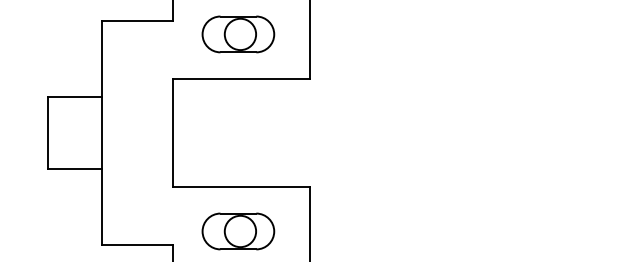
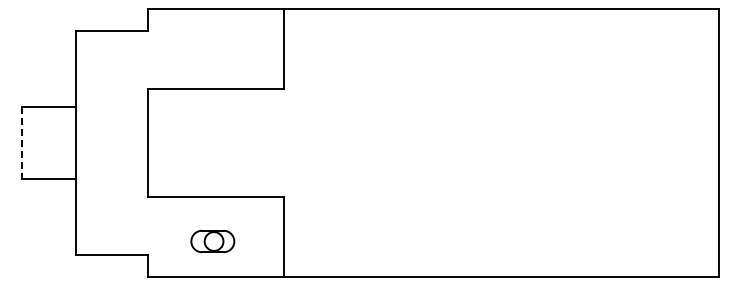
part: (238, 34) -> (212, 44), removed
line: (48, 132) -> (22, 142), solid -> dashed
part: (238, 231) -> (212, 241), size x0.6

